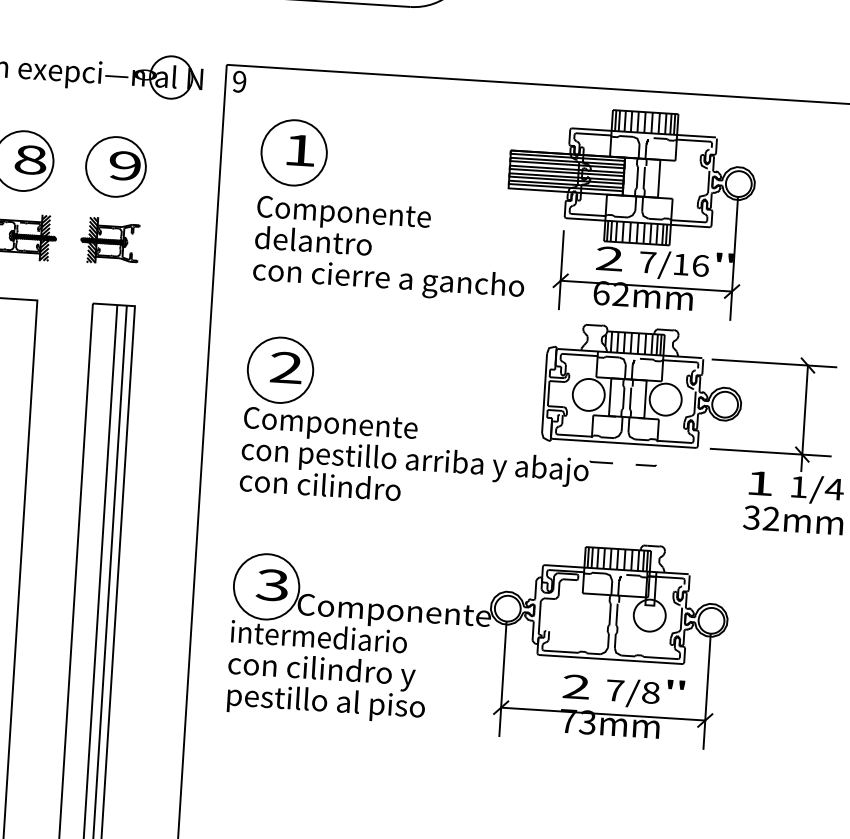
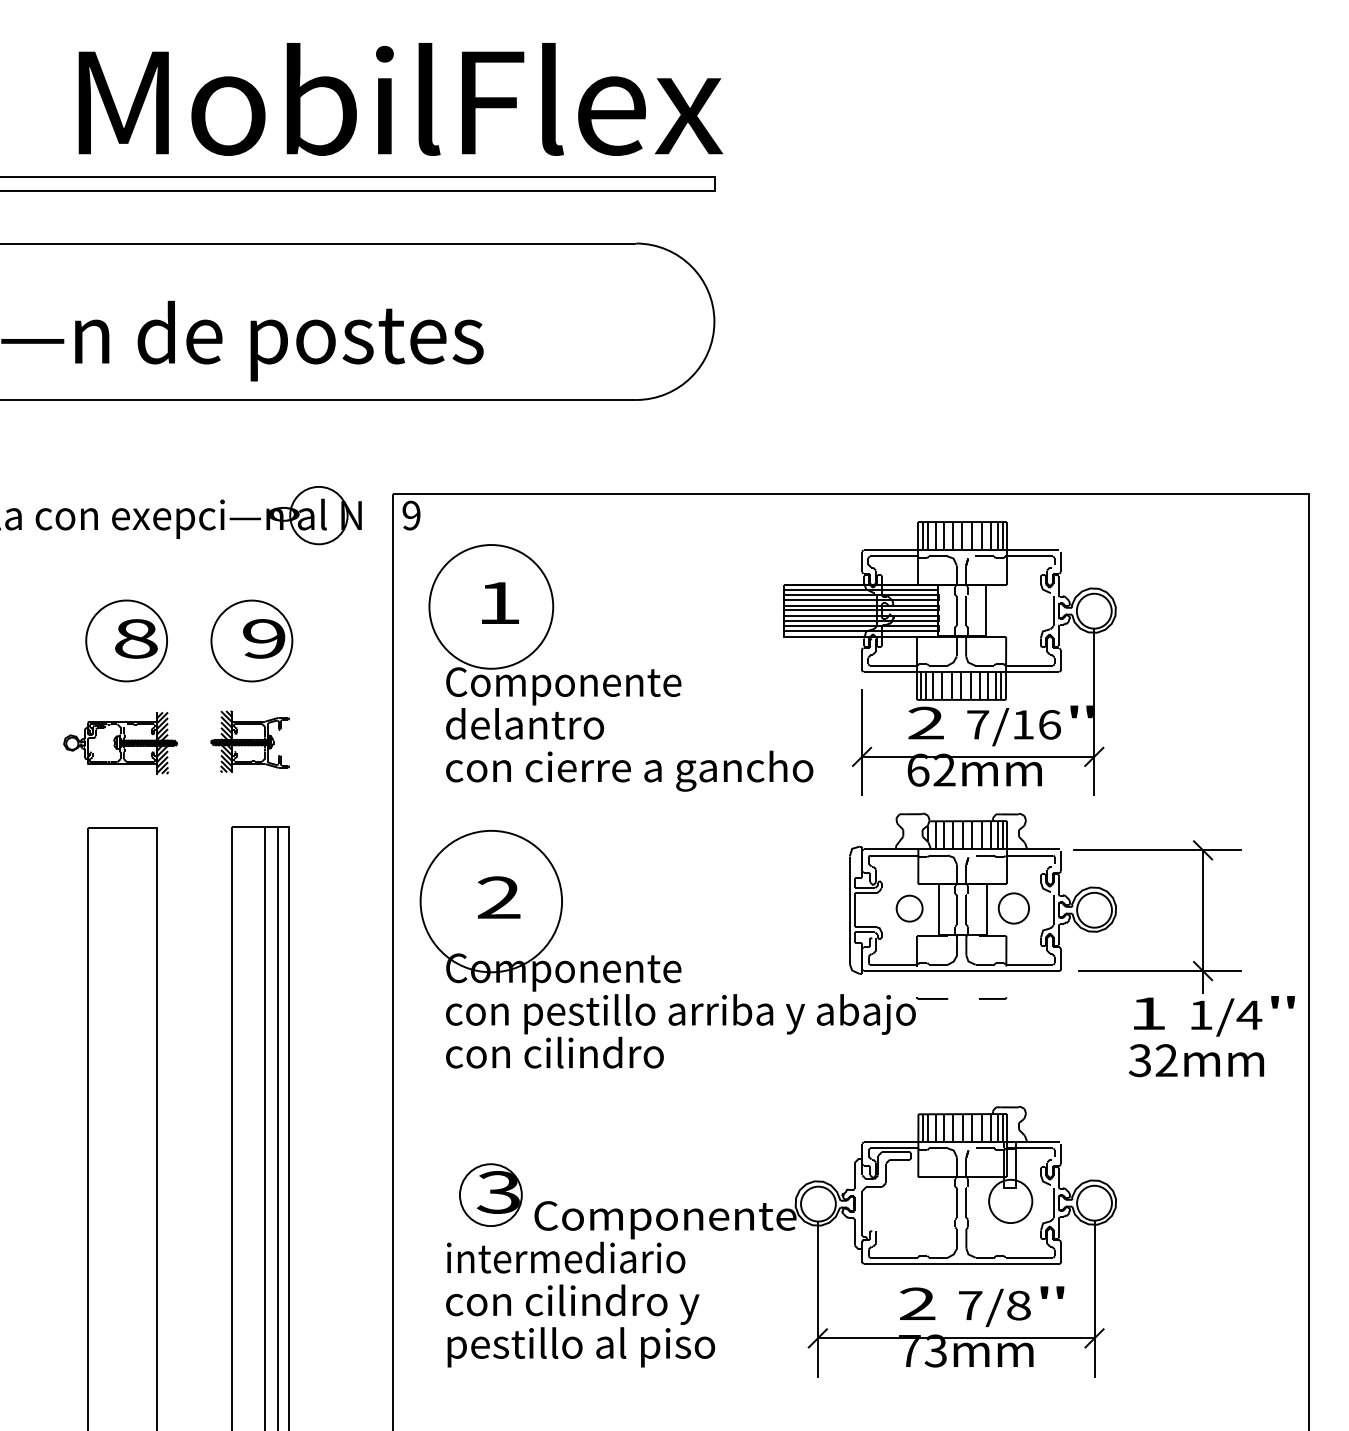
circle: (294, 152) -> (491, 606), size x1.4
circle: (280, 370) -> (491, 901), size x1.6
circle: (588, 394) -> (909, 908), size x0.6
circle: (665, 399) -> (1013, 908), size x0.7
circle: (266, 586) -> (490, 1194), size x0.7

